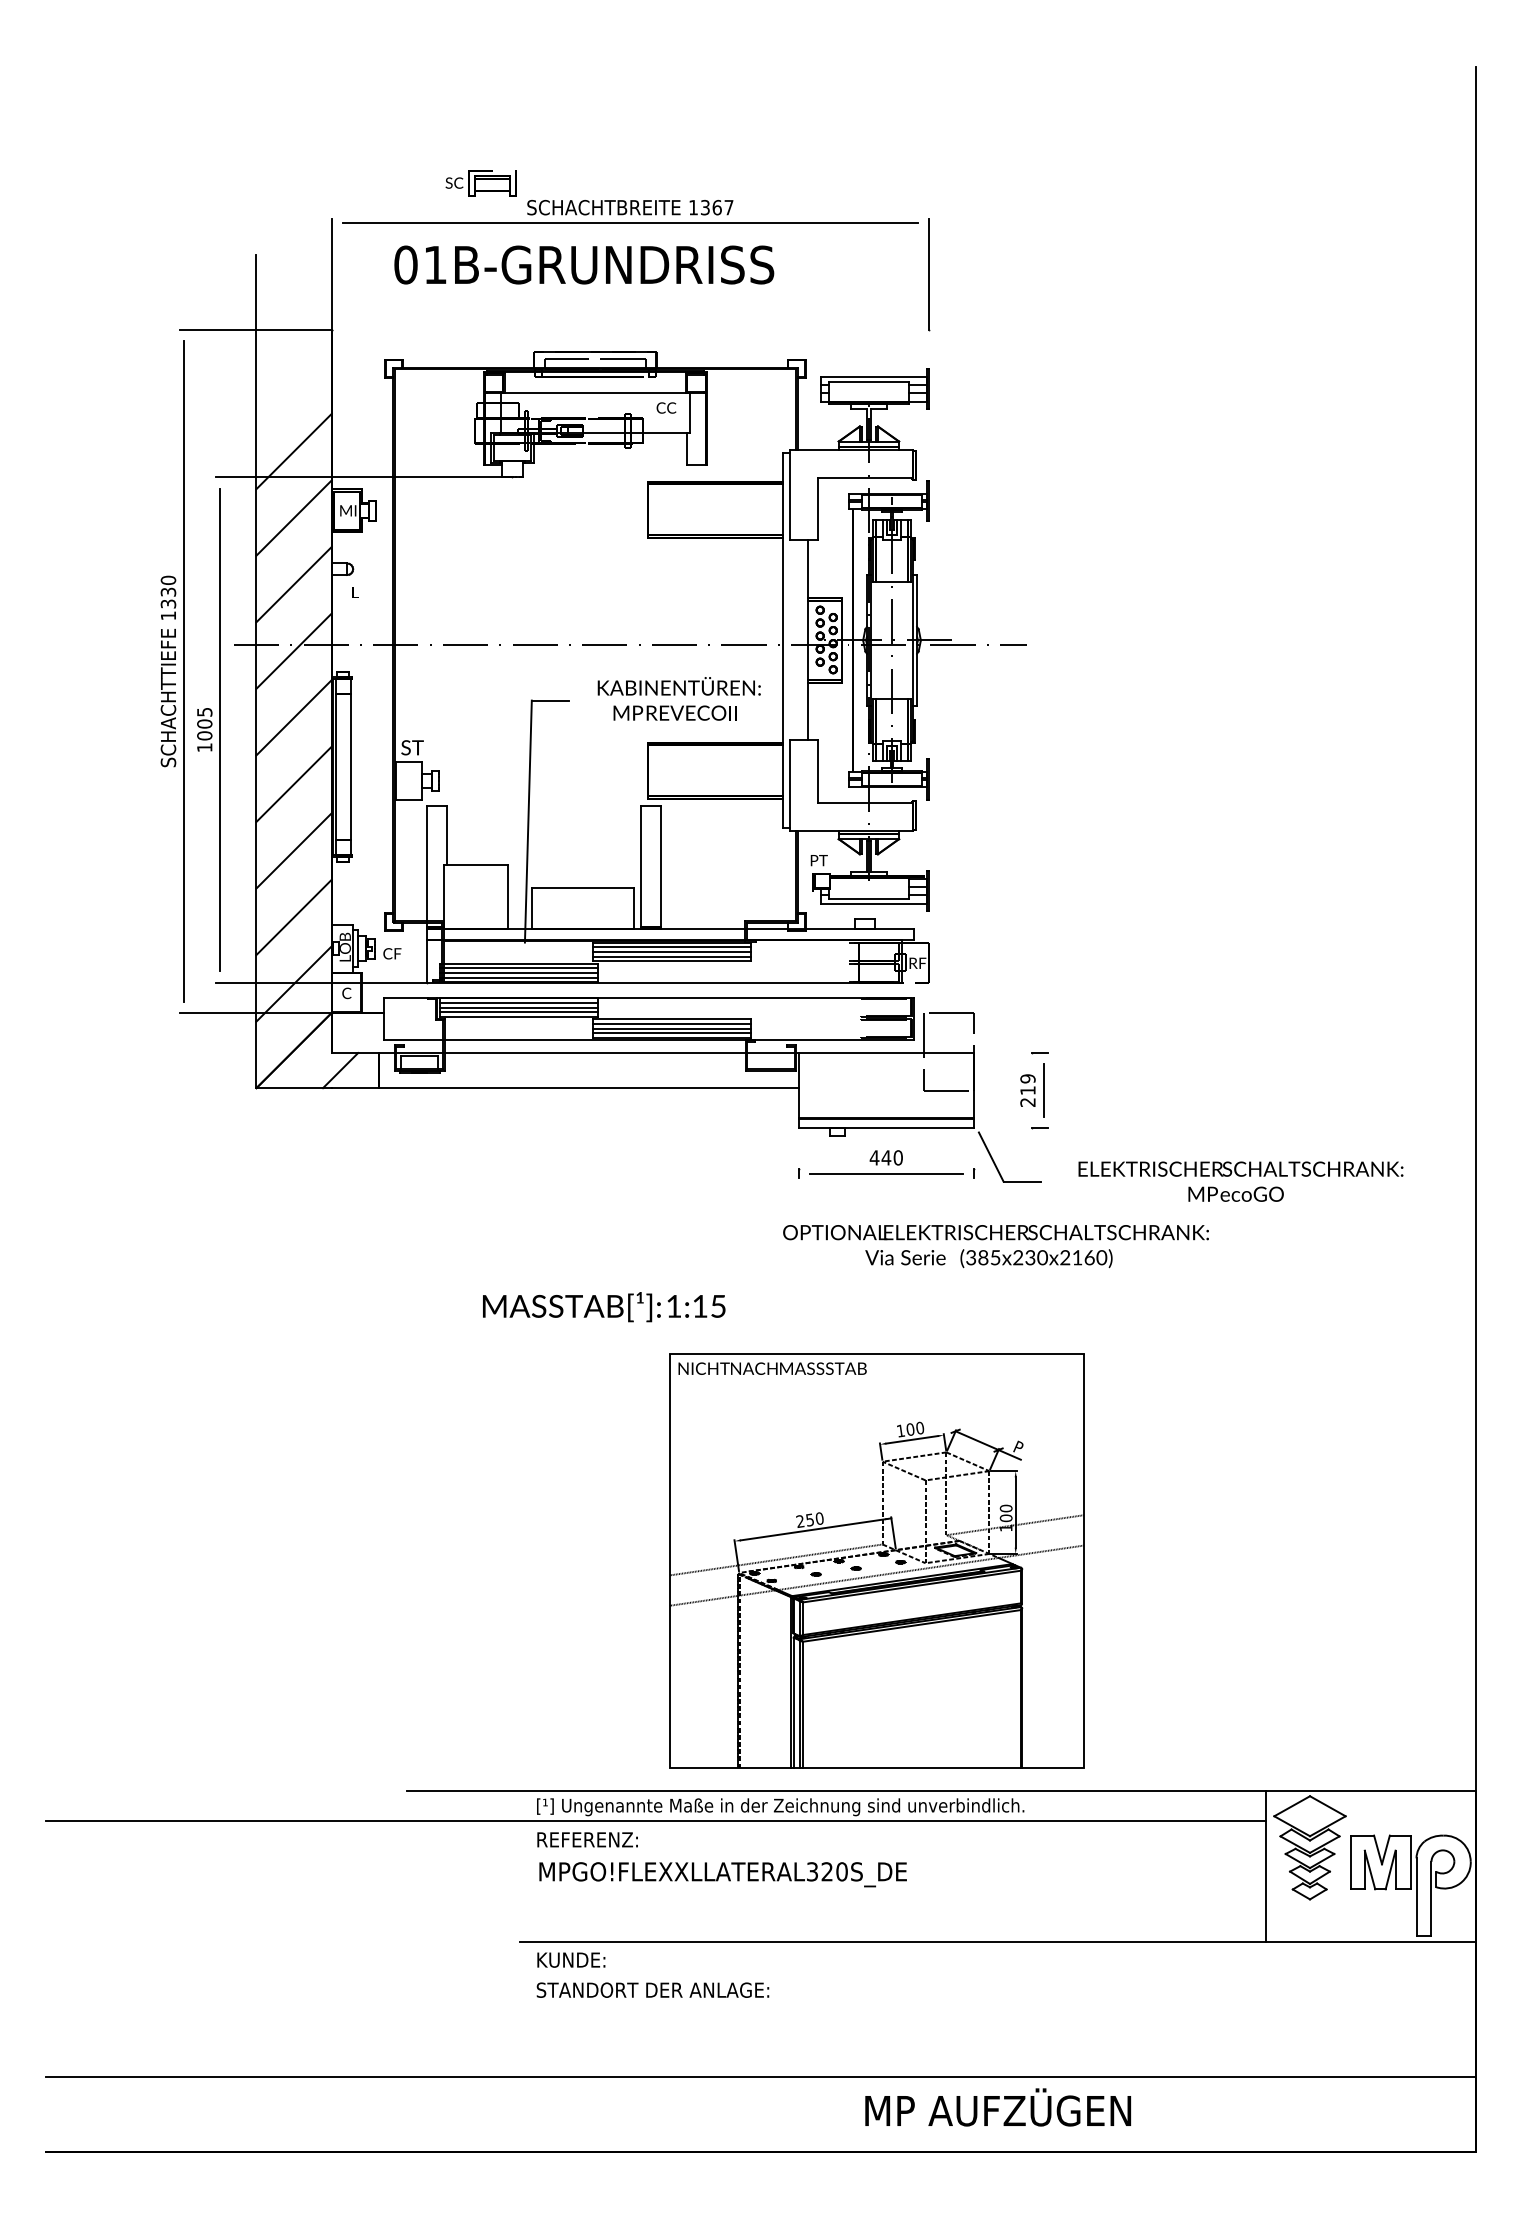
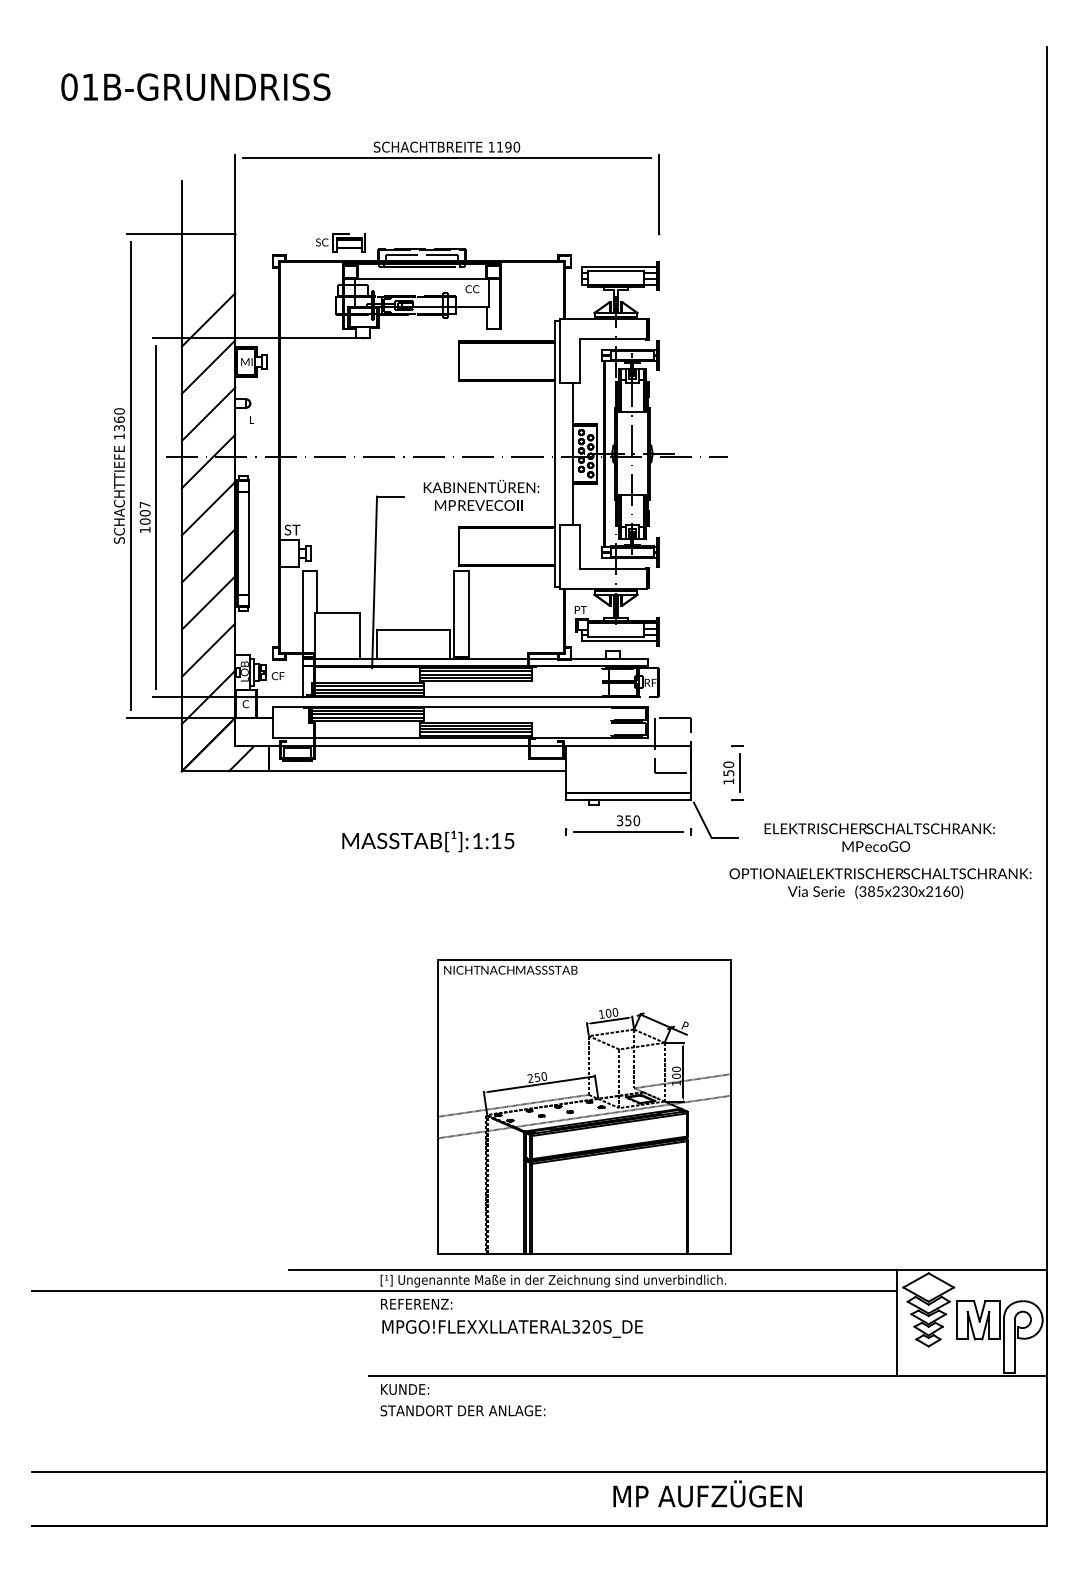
part: (480, 183) -> (340, 242), moved
text: (717, 207) -> (508, 147), 1367 -> 1190
text: (584, 264) -> (196, 86), moved
text: (168, 591) -> (119, 419), 1330 -> 1360
text: (204, 712) -> (144, 505), 1005 -> 1007
text: (1027, 1090) -> (728, 773), 219 -> 150
text: (880, 1157) -> (624, 820), 440 -> 350
text: (995, 1246) -> (880, 883), moved
text: (604, 1307) -> (428, 841), moved
part: (876, 1560) -> (584, 1106), moved

